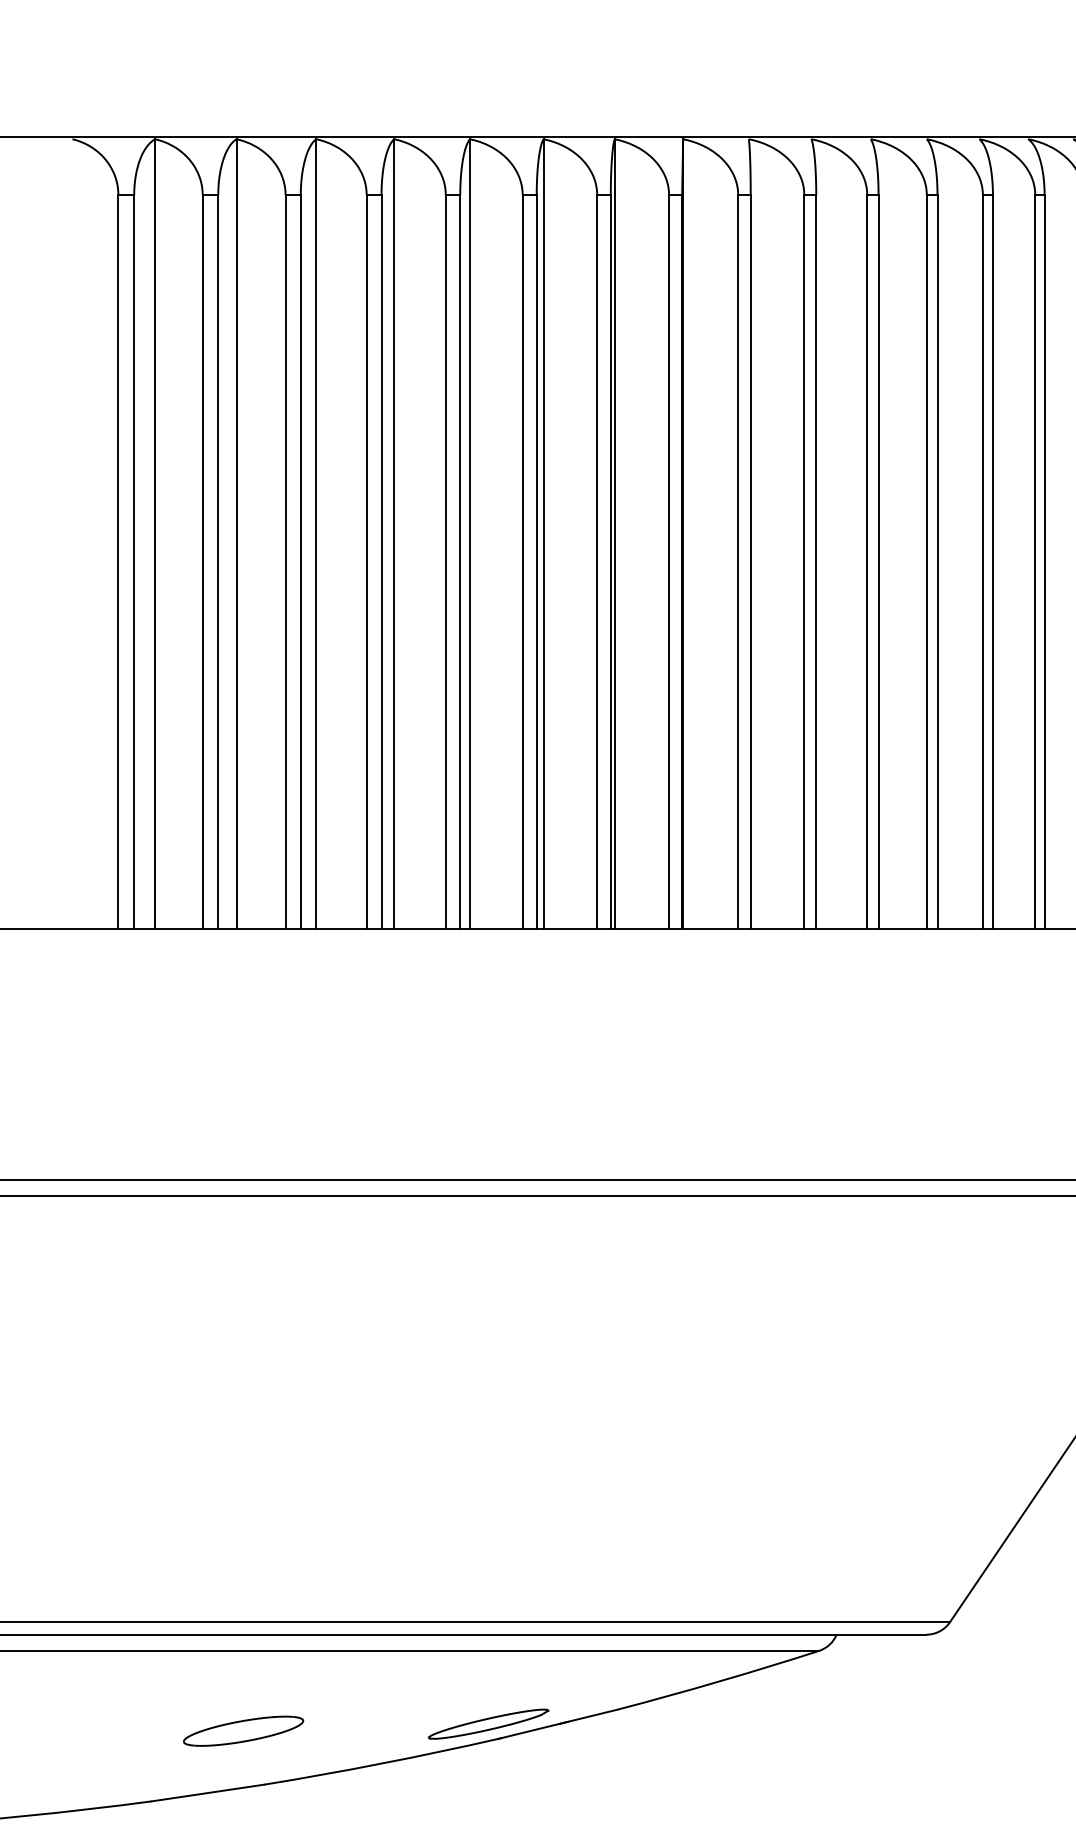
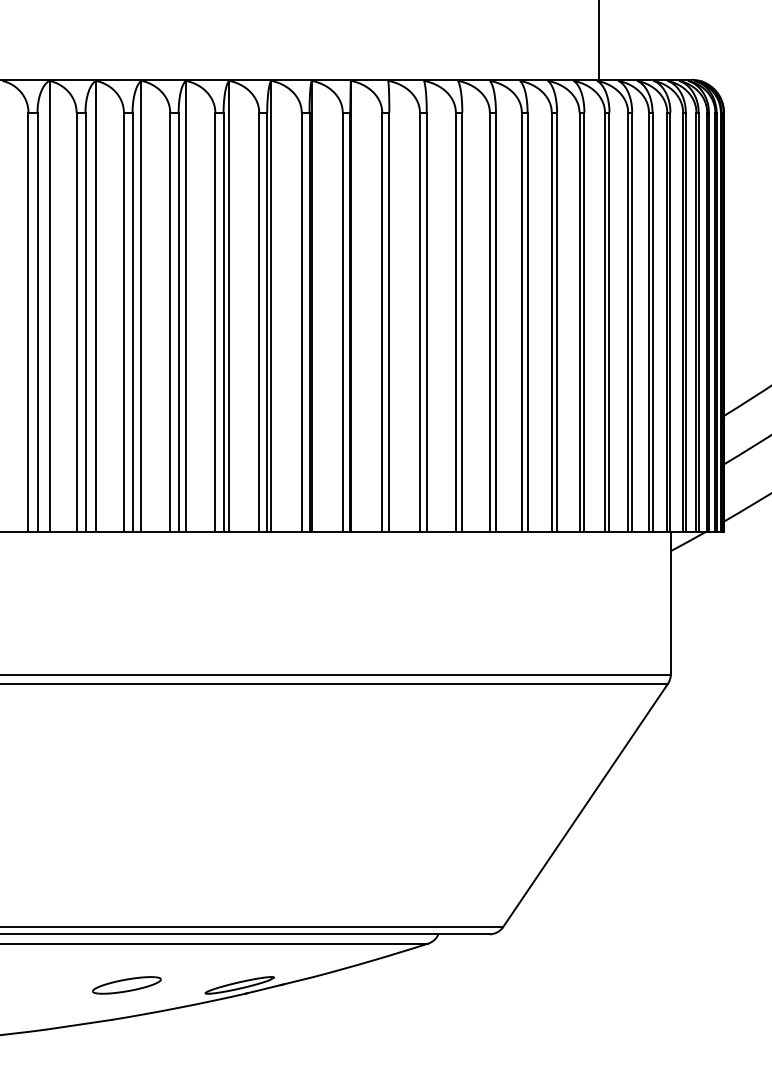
part: (242, 1731) -> (126, 985), moved

